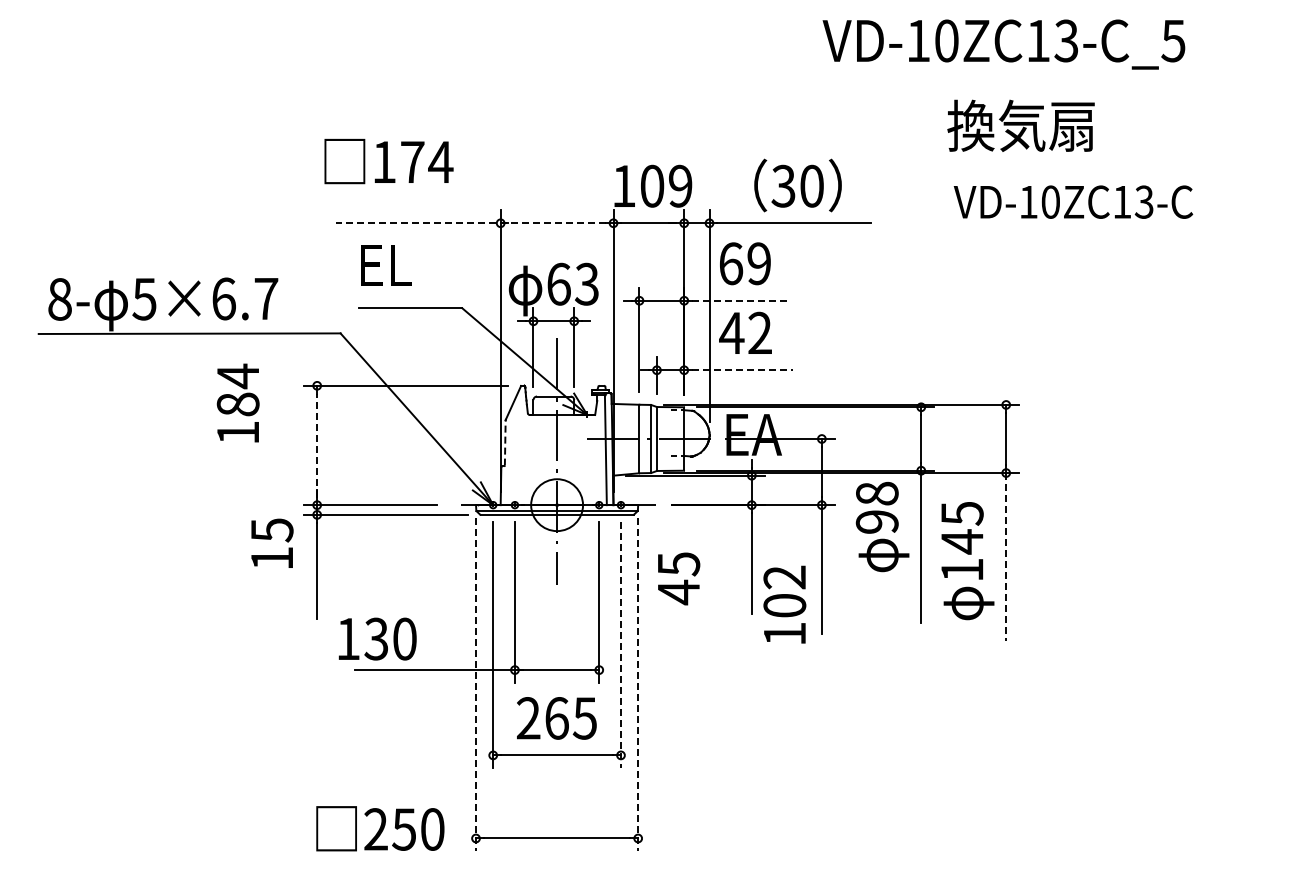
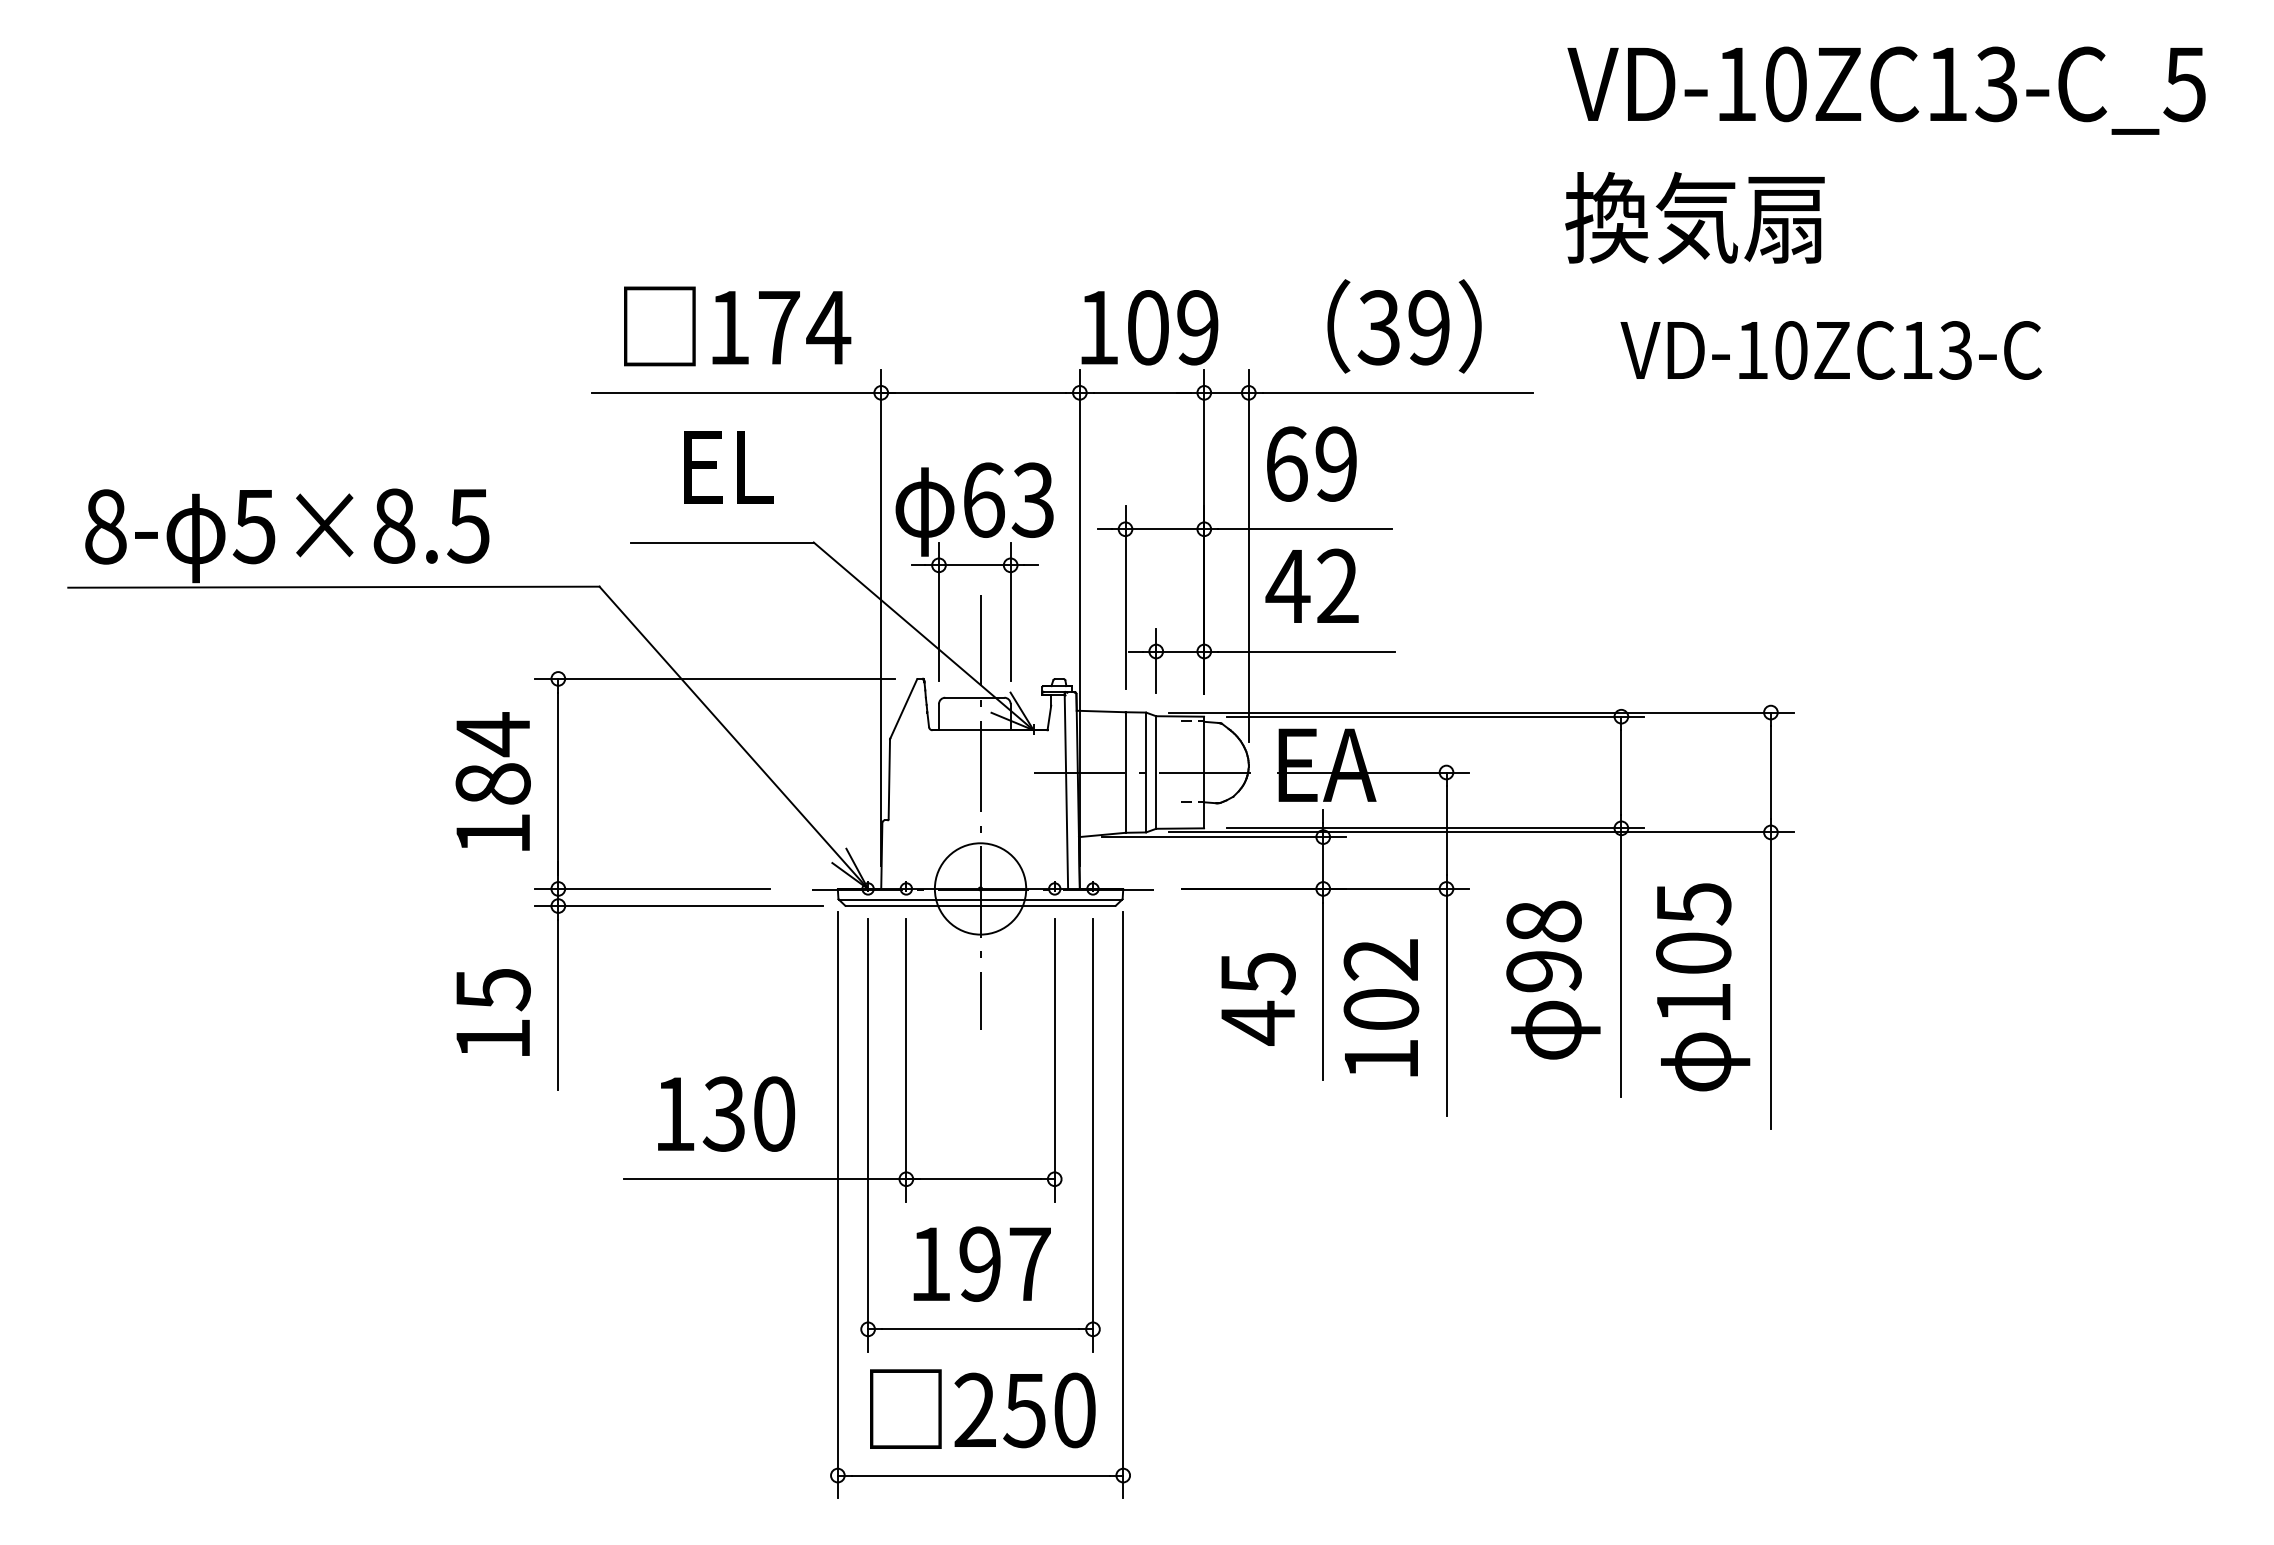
text: (1003, 44) -> (1885, 90), moved
text: (1020, 125) -> (1694, 217), moved
text: (388, 161) -> (736, 326), moved
text: (811, 185) -> (1428, 326), 30 -> 39
text: (1073, 201) -> (1831, 349), moved
line: (470, 223) -> (828, 393), dashed -> solid
text: (386, 265) -> (729, 467), moved
text: (245, 298) -> (432, 525), 5×6.7 -> 5×8.5
line: (741, 300) -> (1305, 528), dashed -> solid
line: (742, 370) -> (1306, 651), dashed -> solid
text: (237, 402) -> (491, 780), moved
line: (505, 442) -> (889, 778), dashed -> solid
line: (317, 445) -> (558, 783), dashed -> solid
text: (882, 527) -> (1553, 981), moved
text: (961, 541) -> (1692, 952), 145 -> 105
text: (272, 542) -> (493, 1010), moved
line: (1006, 557) -> (1771, 981), dashed -> solid
text: (679, 578) -> (1259, 998), moved
text: (784, 604) -> (1380, 1007), moved
text: (377, 638) -> (726, 1113), moved
line: (620, 645) -> (1092, 1135), dashed -> solid
line: (476, 684) -> (838, 1204), dashed -> solid
line: (638, 684) -> (1123, 1204), dashed -> solid
text: (557, 718) -> (981, 1264), 265 -> 197
text: (380, 828) -> (983, 1408), moved

